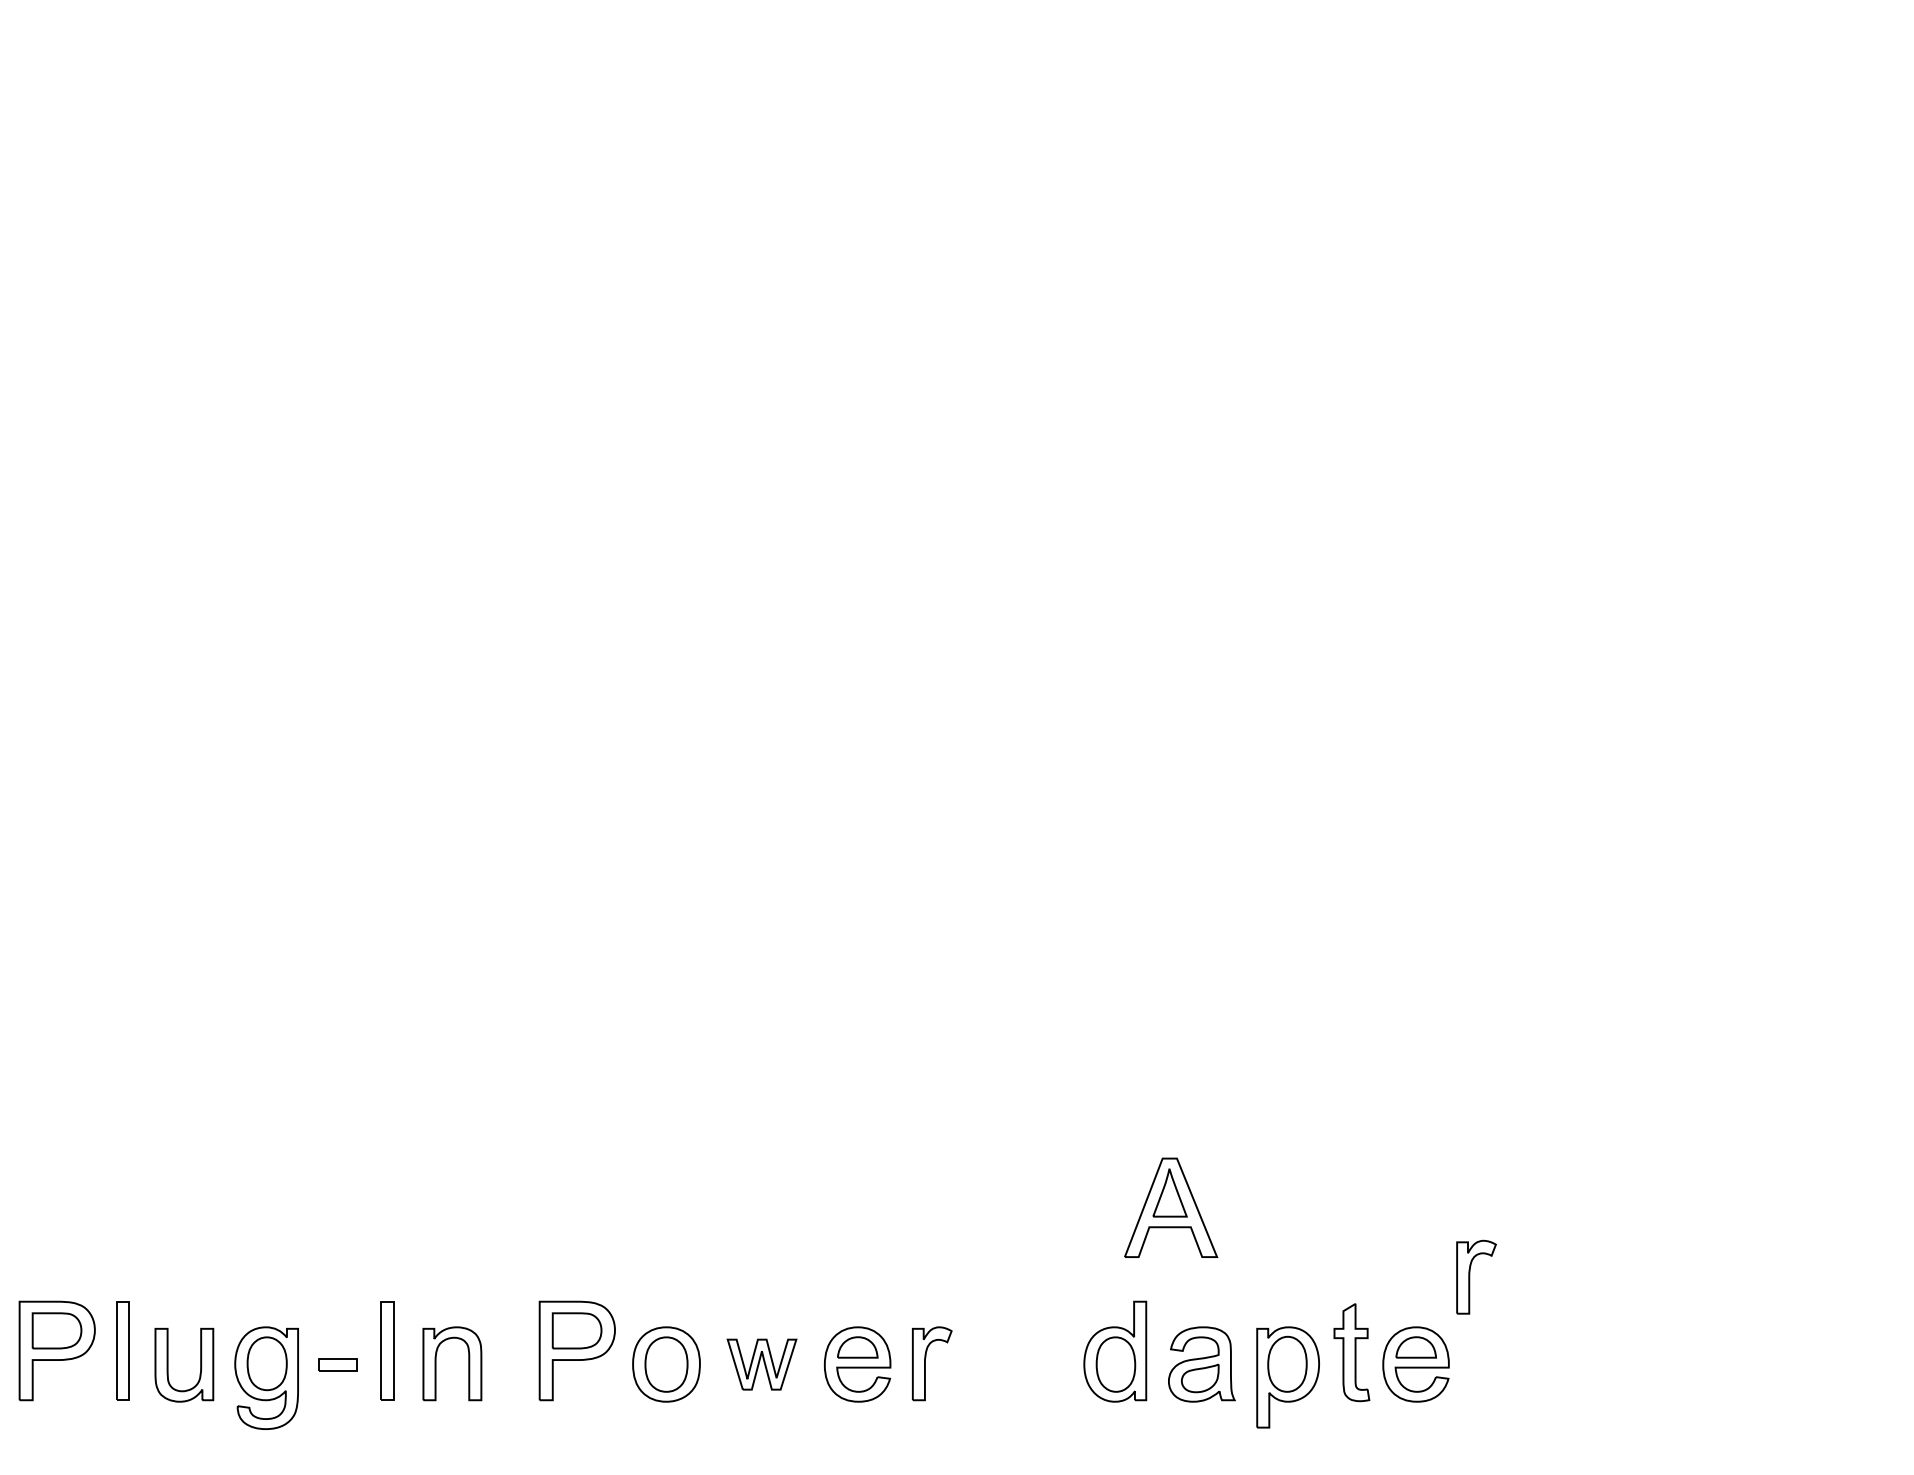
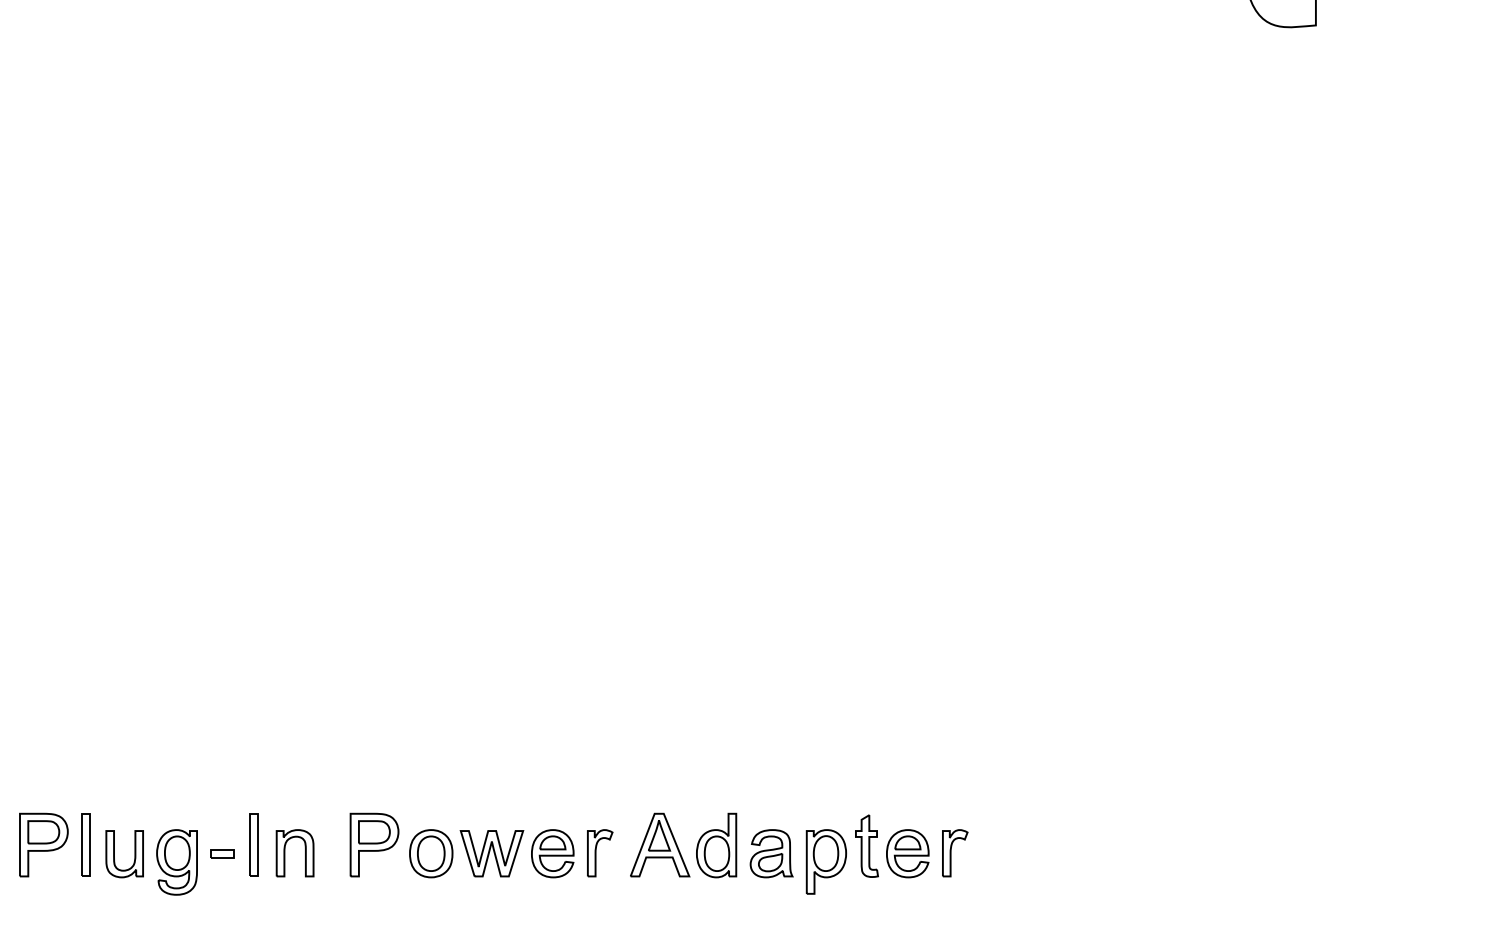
part: (1171, 1206) -> (660, 844), moved
part: (1476, 1277) -> (955, 853), moved
part: (761, 1364) -> (491, 853), size x1.43

